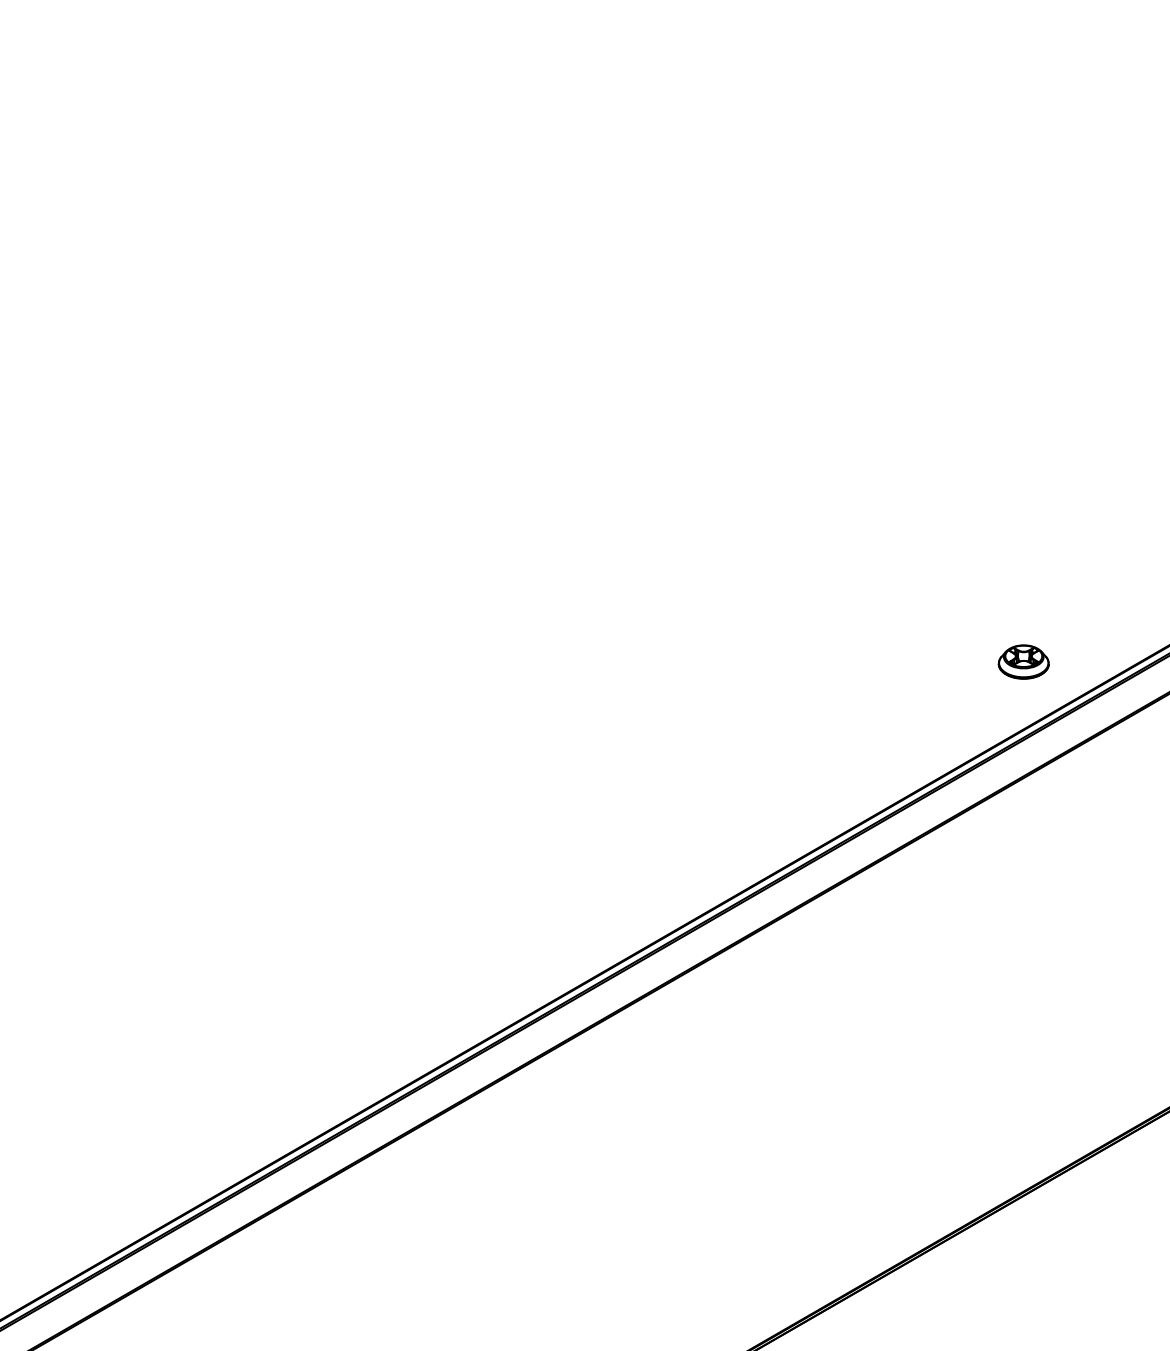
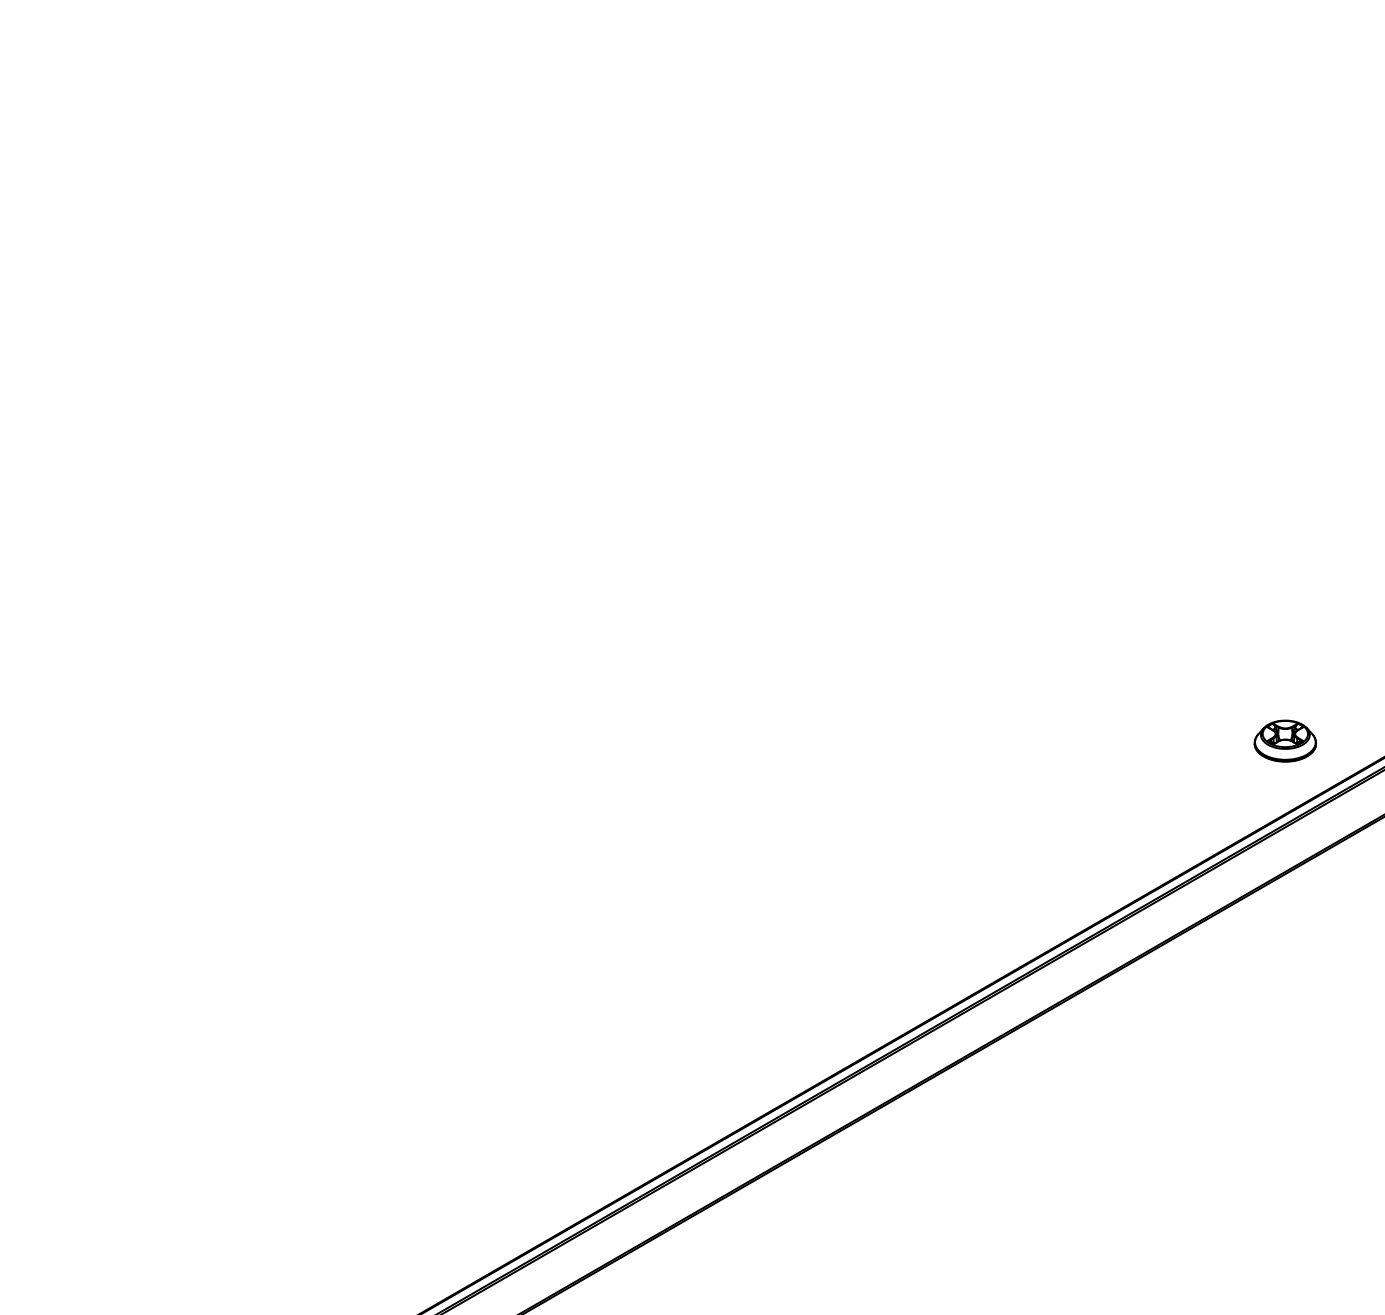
part: (1023, 661) -> (1285, 740), moved

